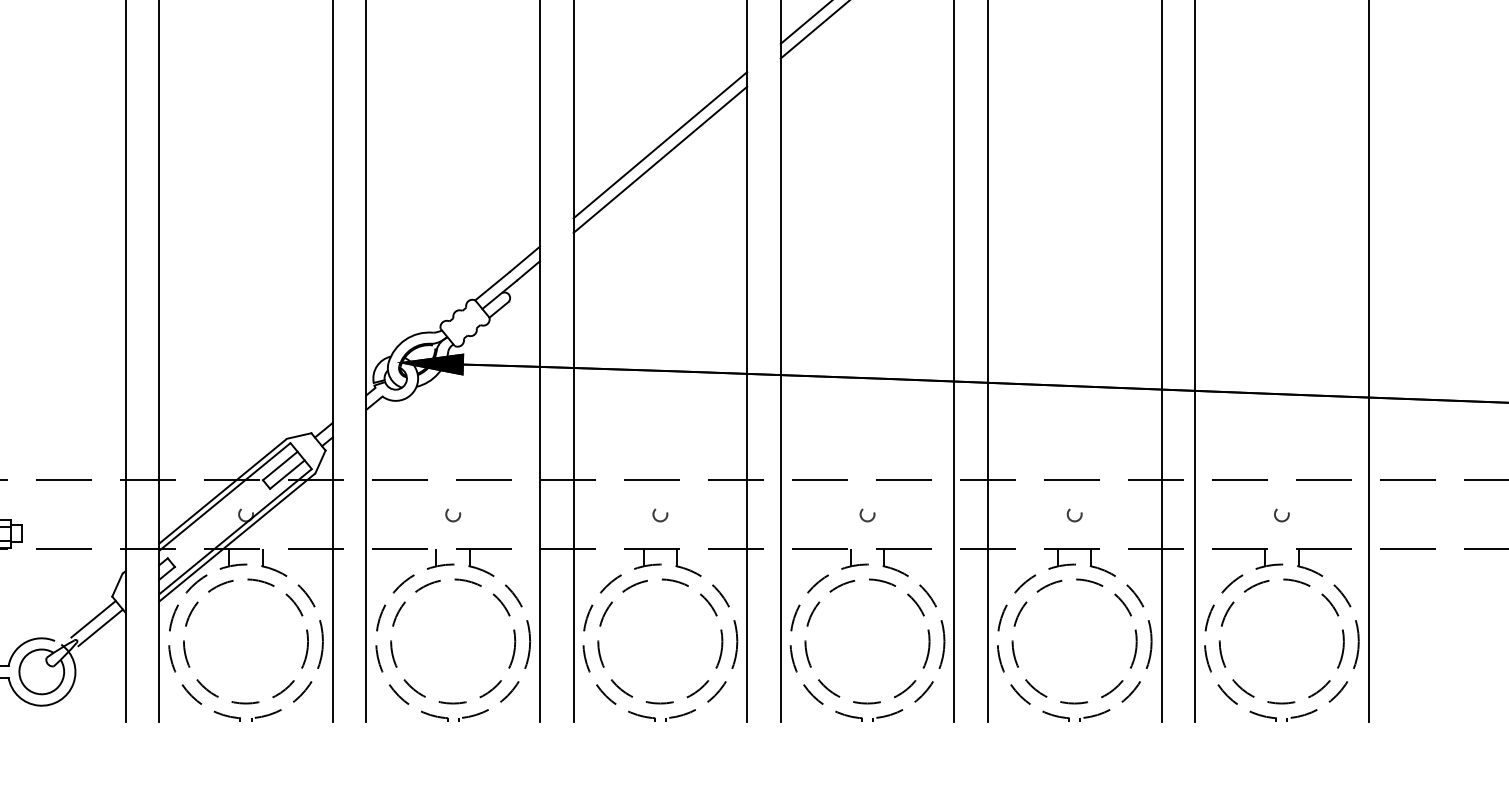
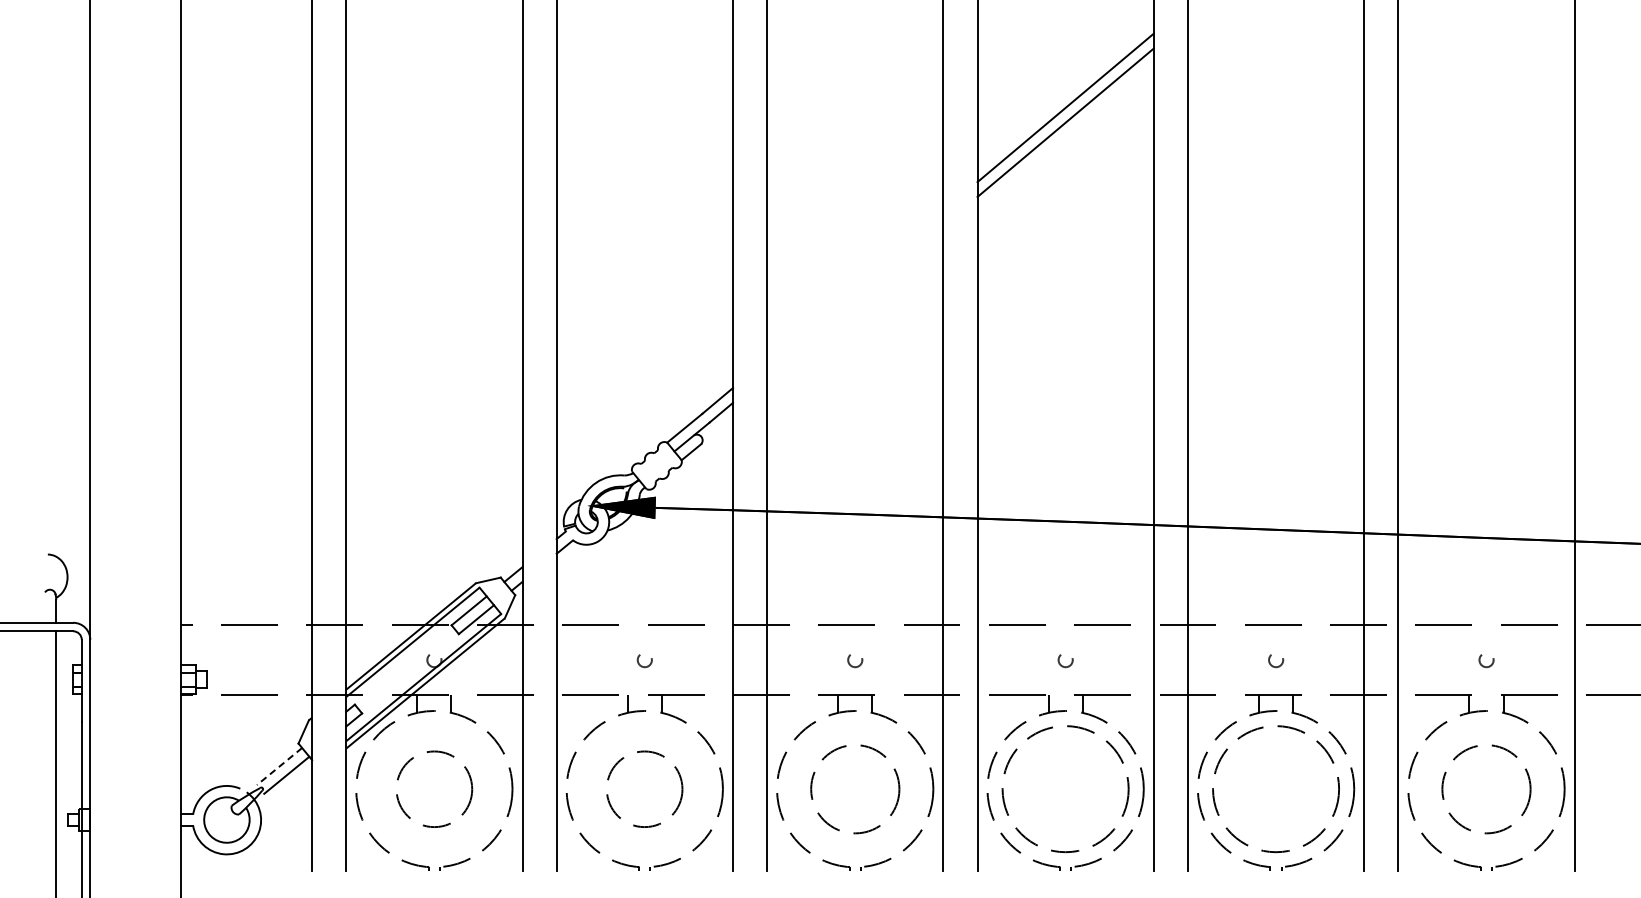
line: (660, 144) -> (855, 284), removed
line: (660, 159) -> (855, 299), removed
line: (93, 619) -> (279, 766), solid -> dashed
circle: (246, 641) -> (434, 789), size x0.6
circle: (452, 641) -> (644, 789), size x0.6
circle: (660, 641) -> (855, 789), size x0.7
circle: (1281, 641) -> (1486, 789), size x0.7

